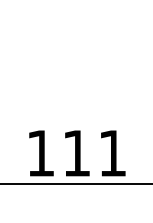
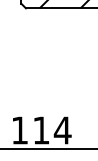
text: (112, 153) -> (62, 130), 111 -> 114

